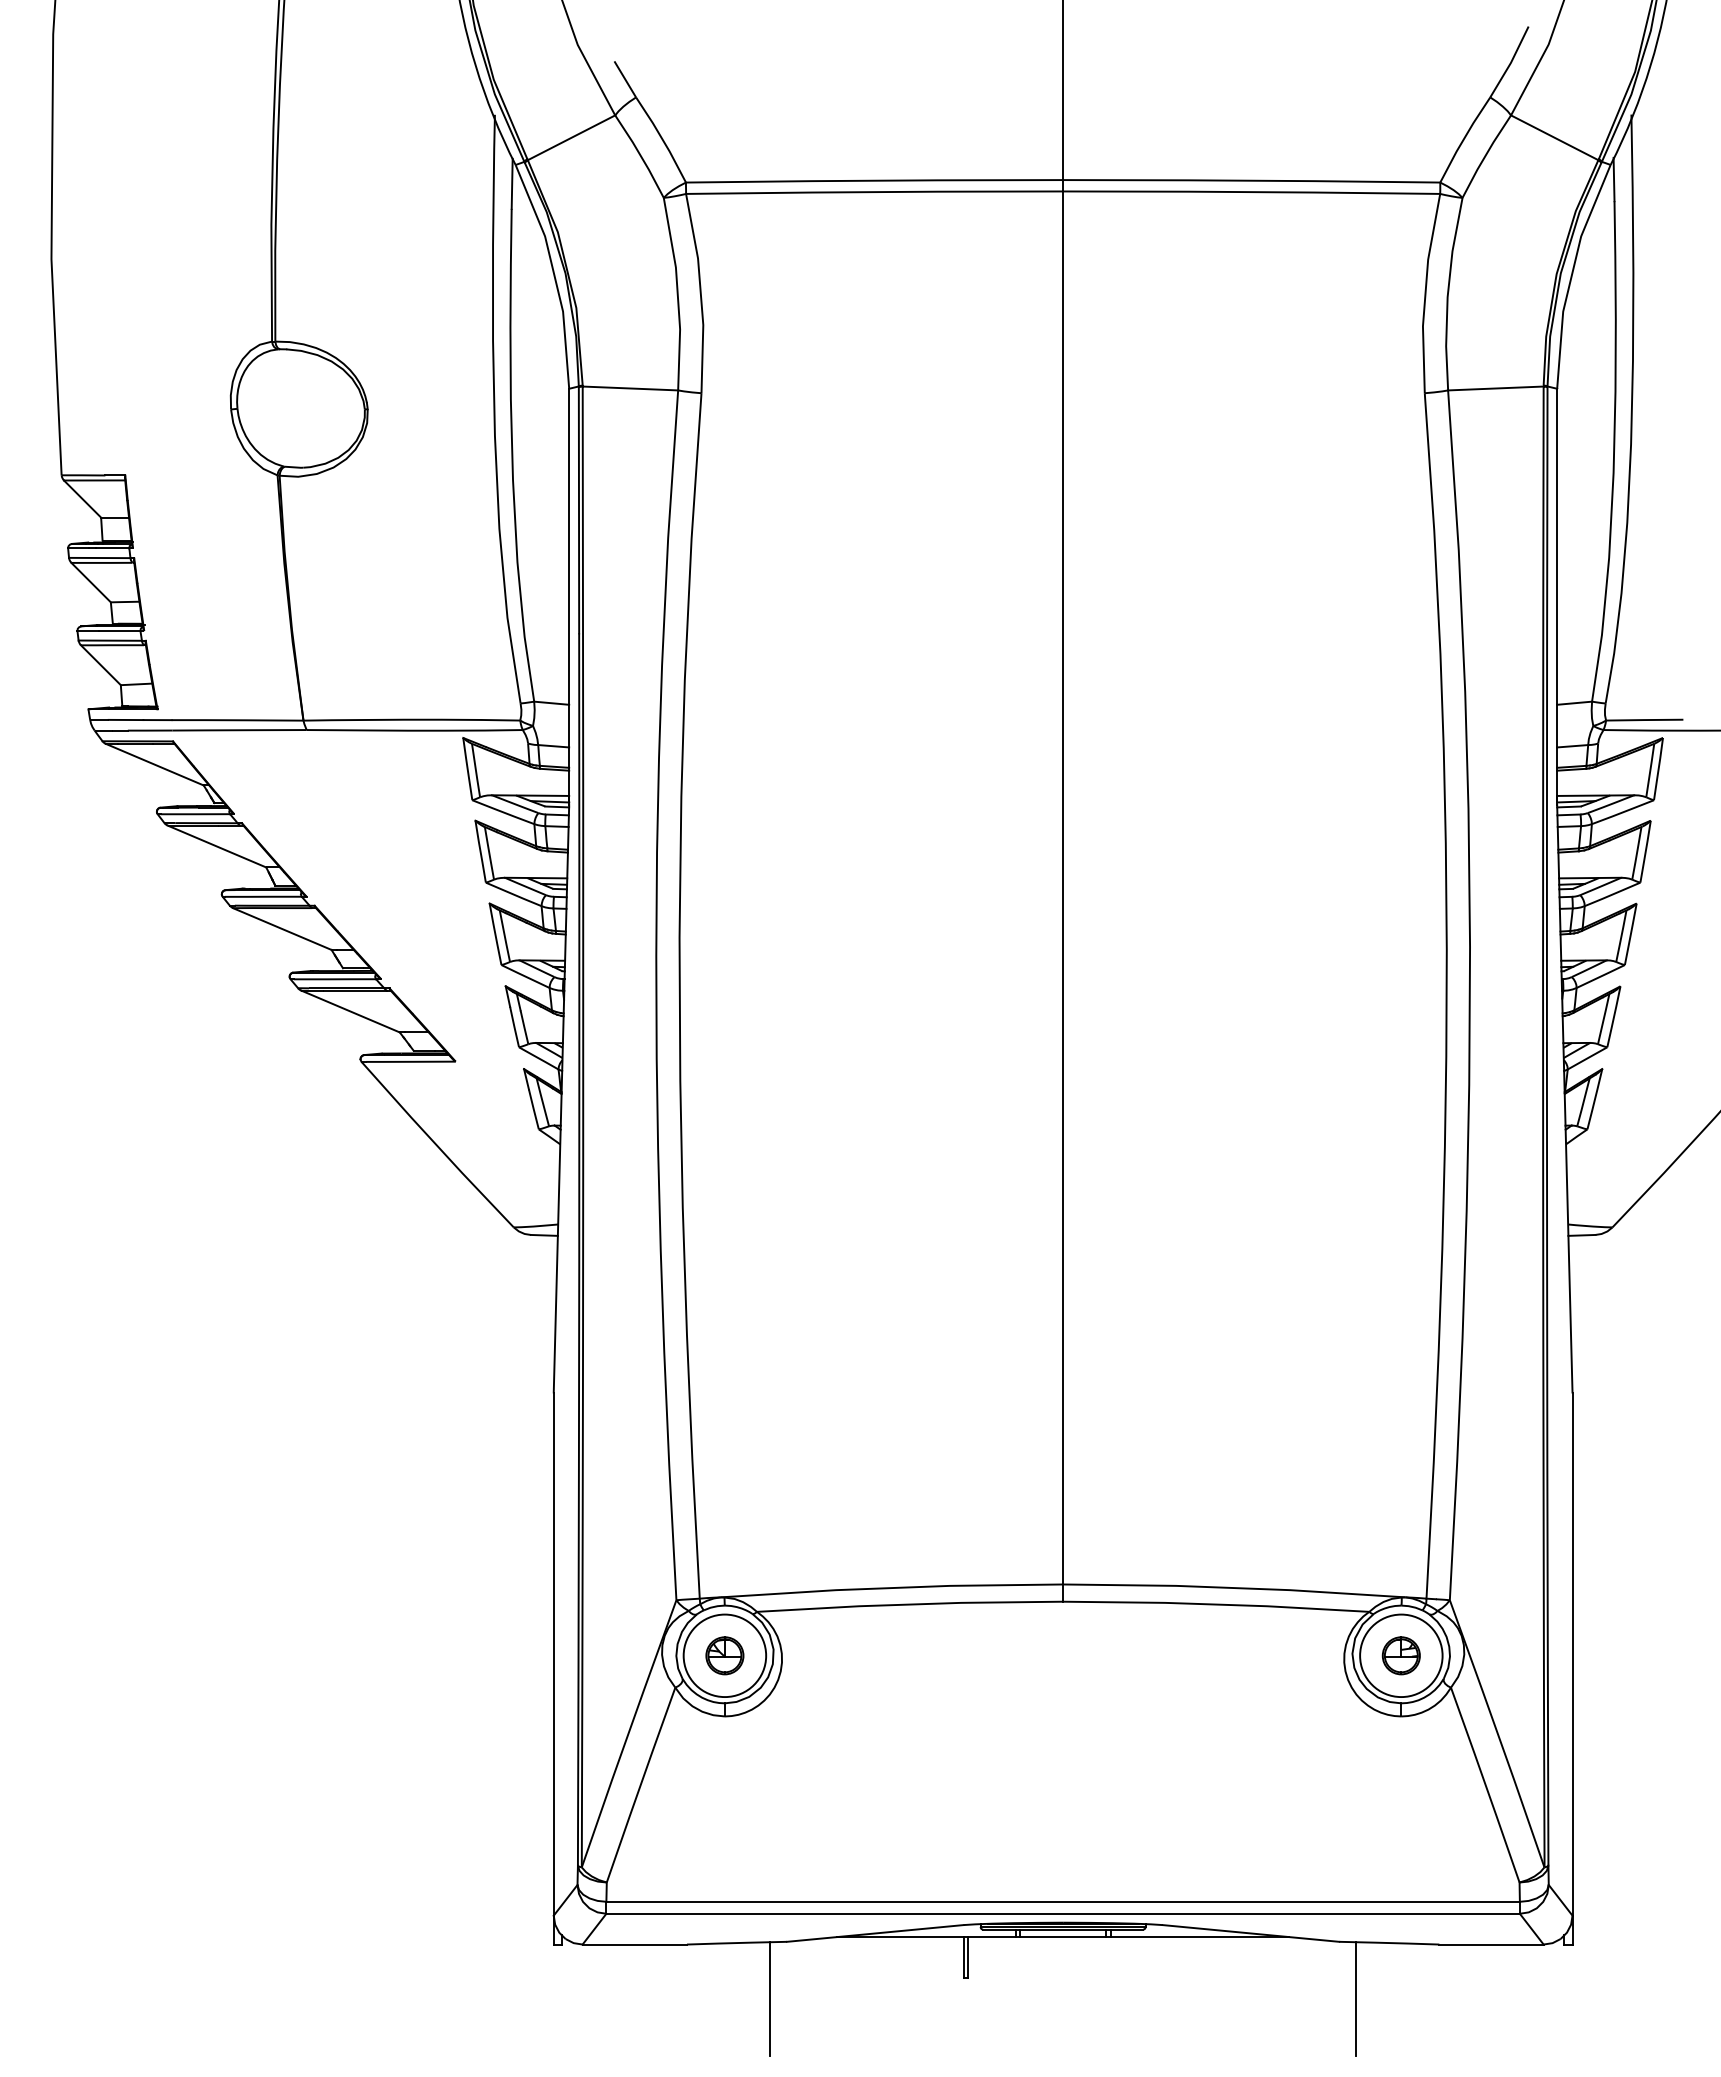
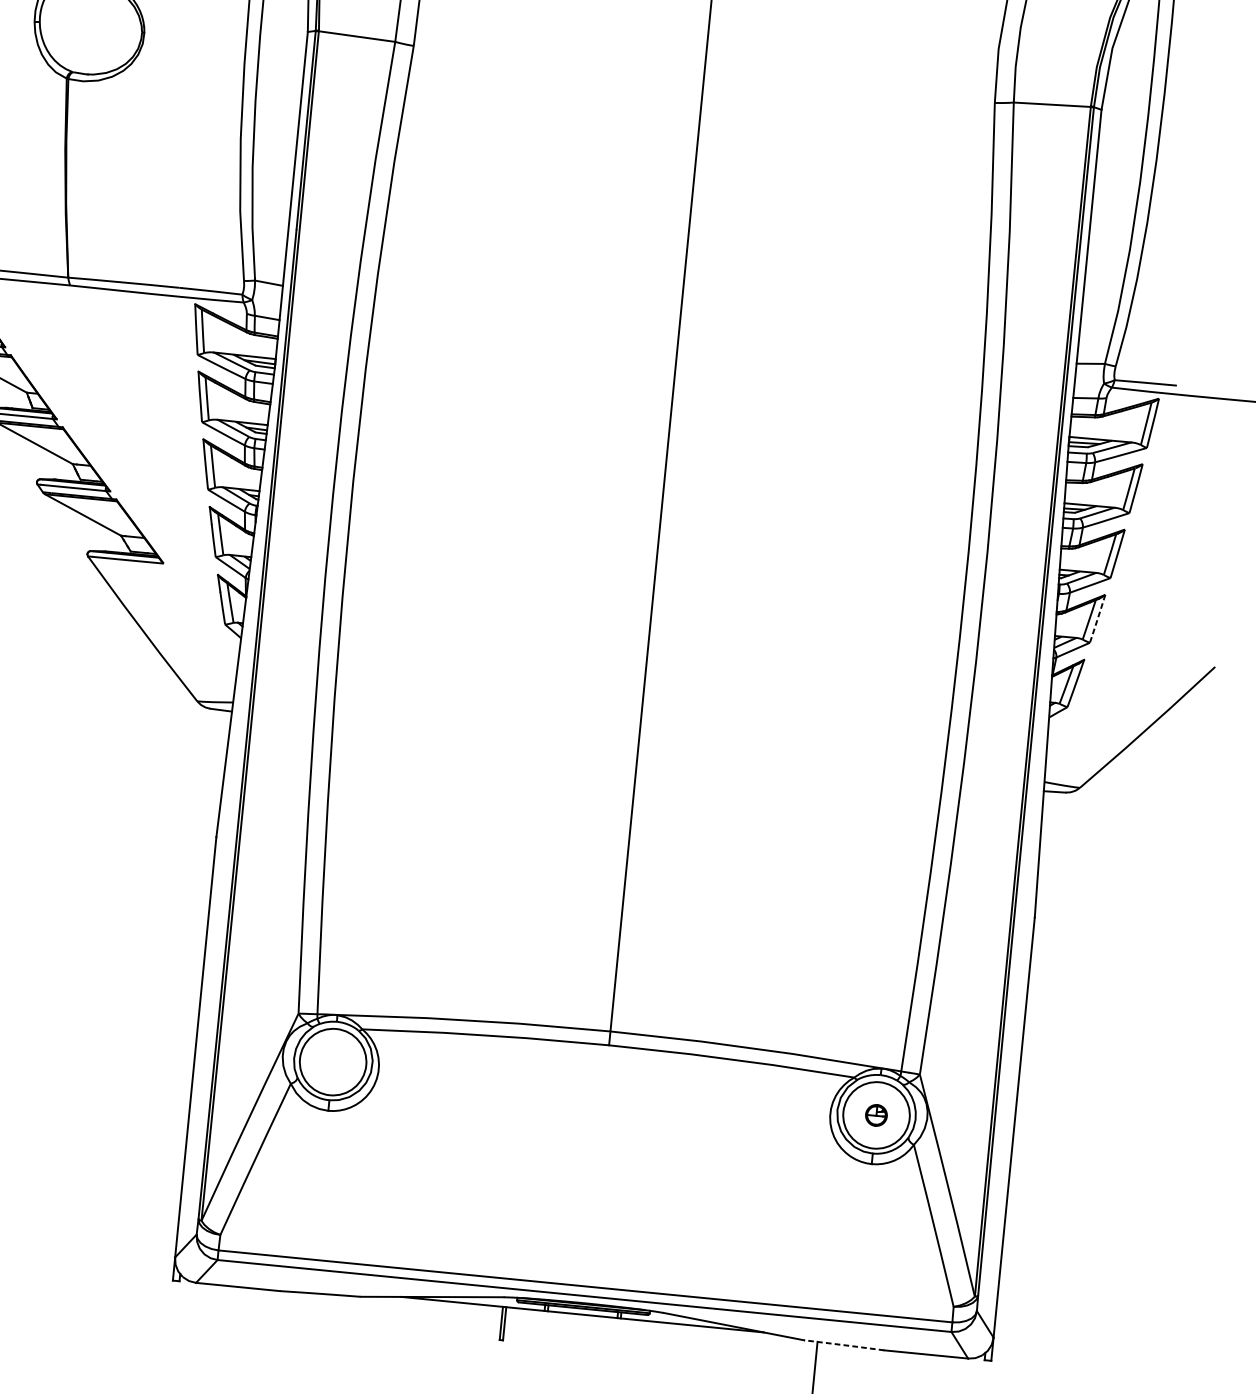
line: (1613, 1017) -> (1097, 619), solid -> dashed
part: (724, 1655) -> (332, 1061), removed
part: (1400, 1655) -> (875, 1115), size x0.7
line: (1389, 1943) -> (844, 1345), solid -> dashed
line: (770, 1998) -> (342, 1341), removed

